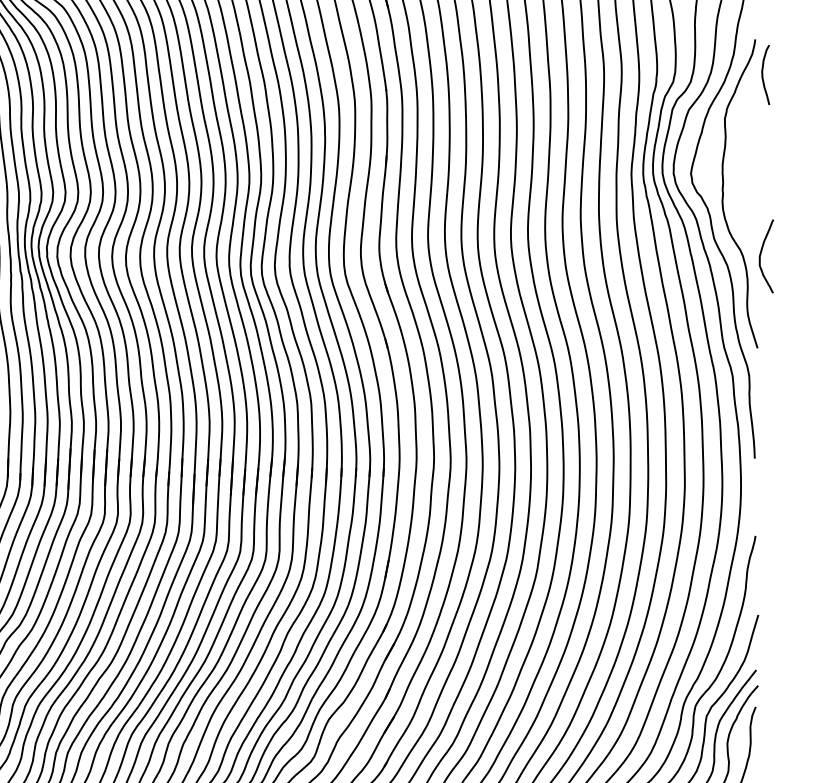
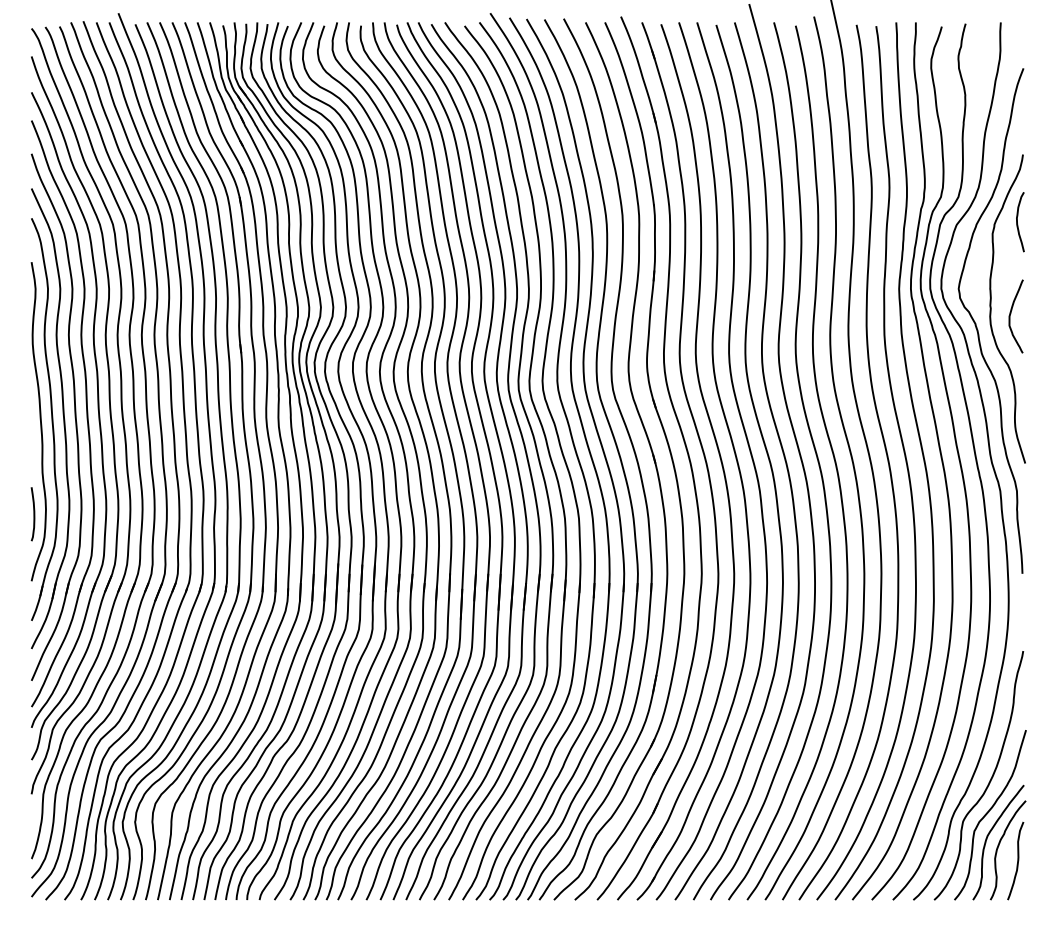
curve: (763, 77) -> (1018, 224), moved
curve: (761, 253) -> (1011, 313), moved

